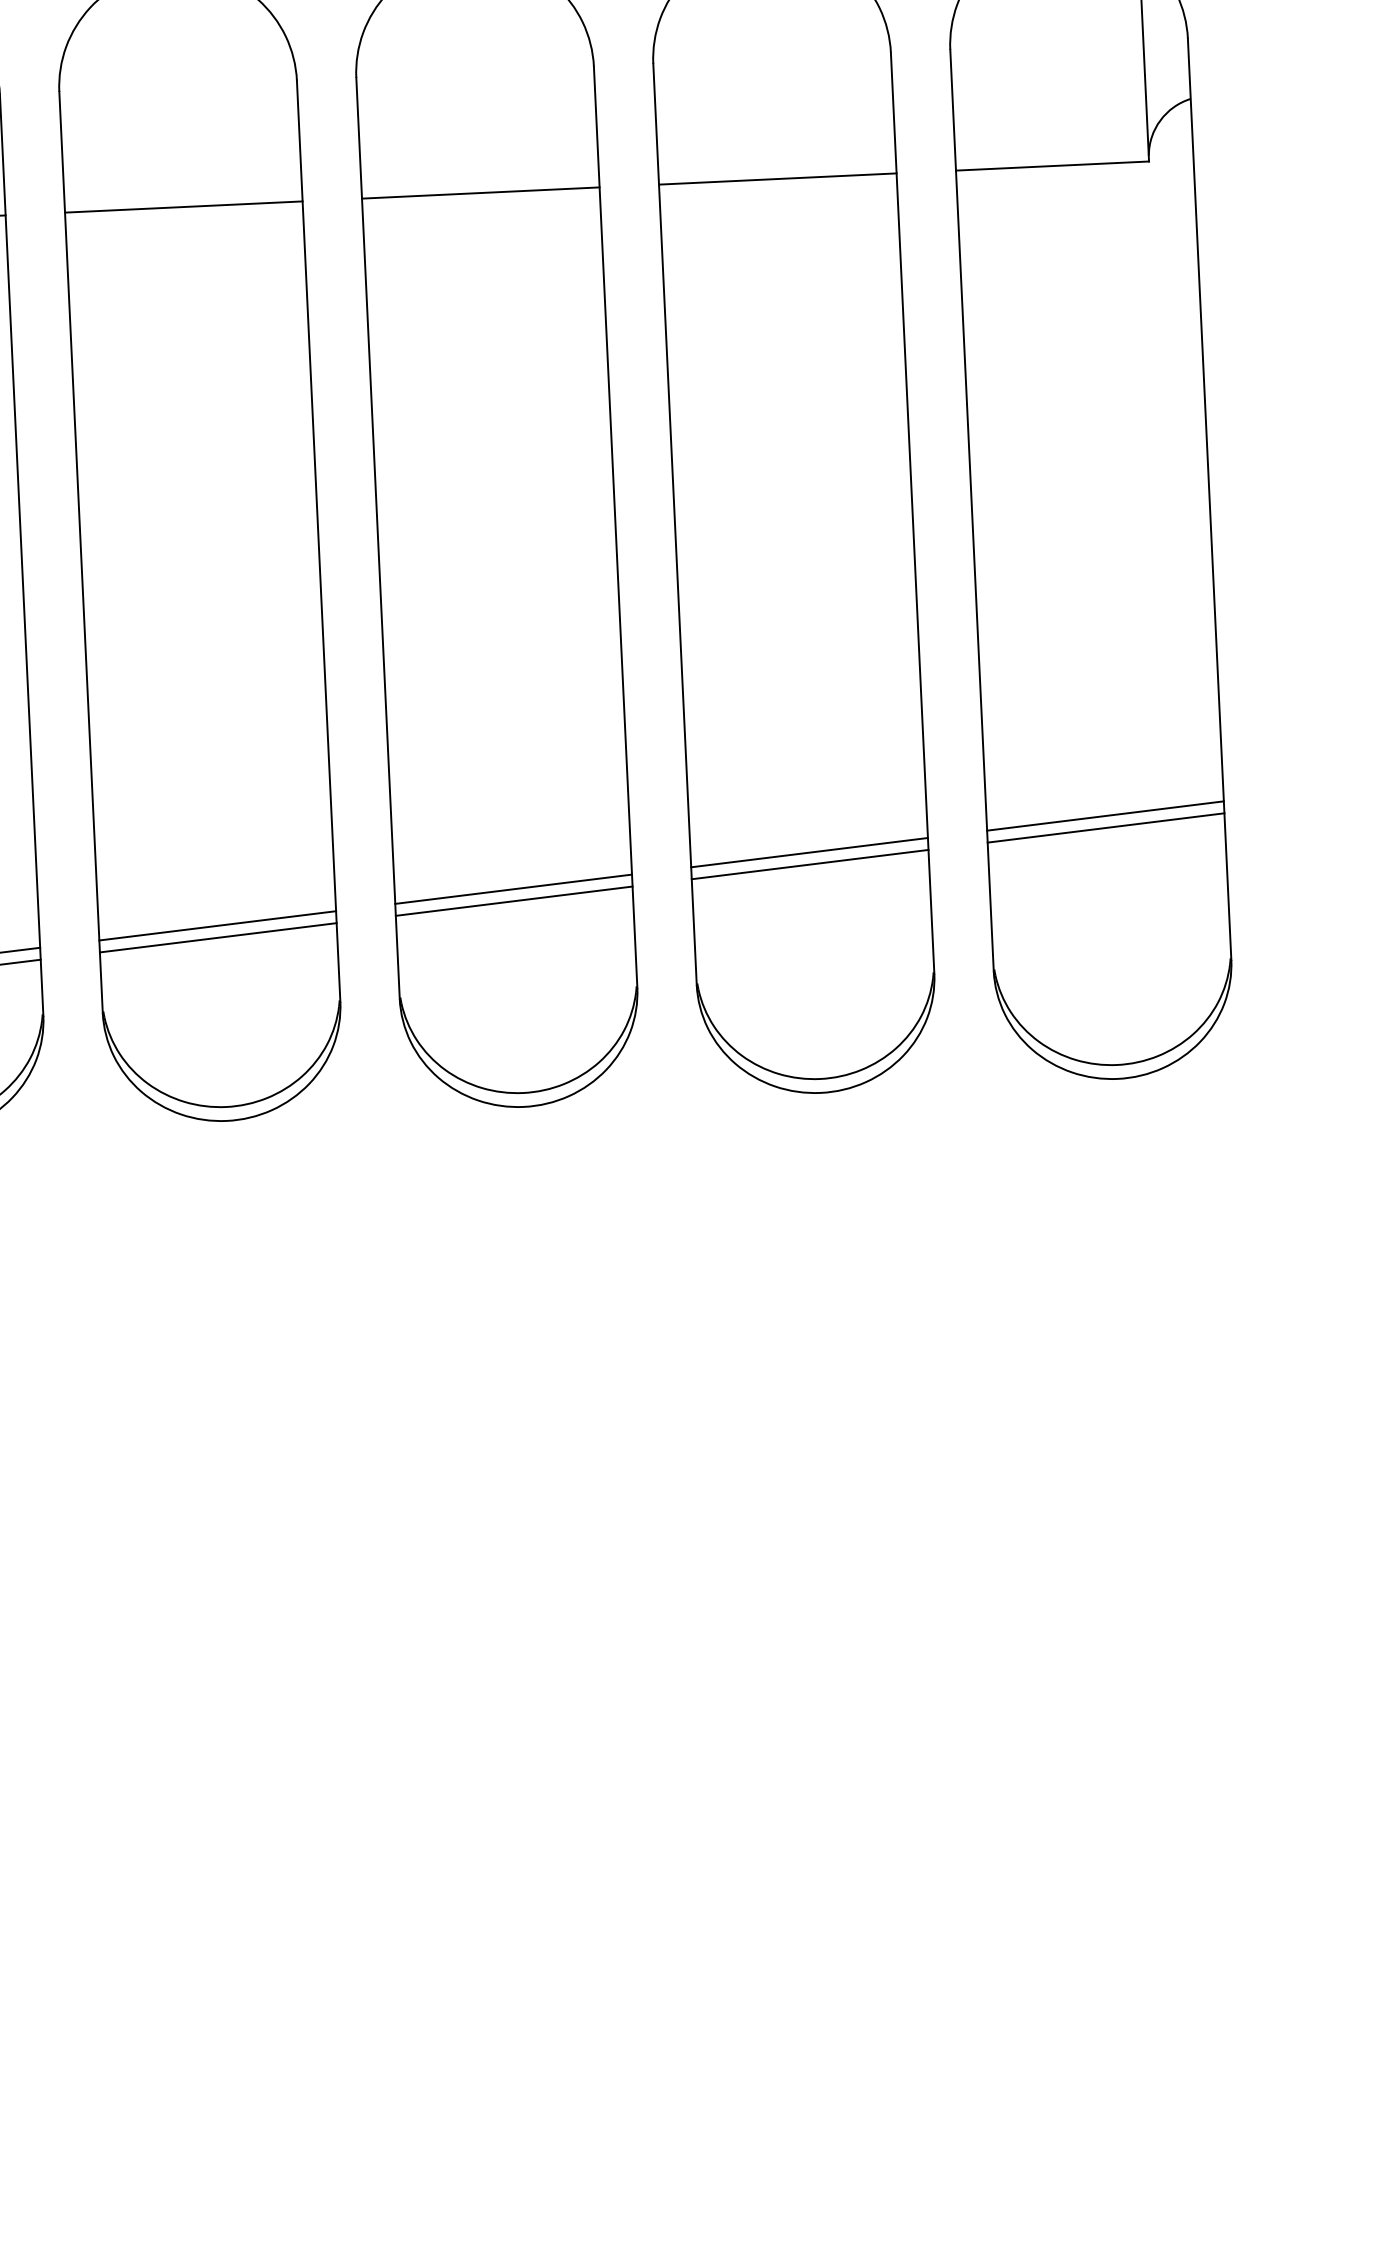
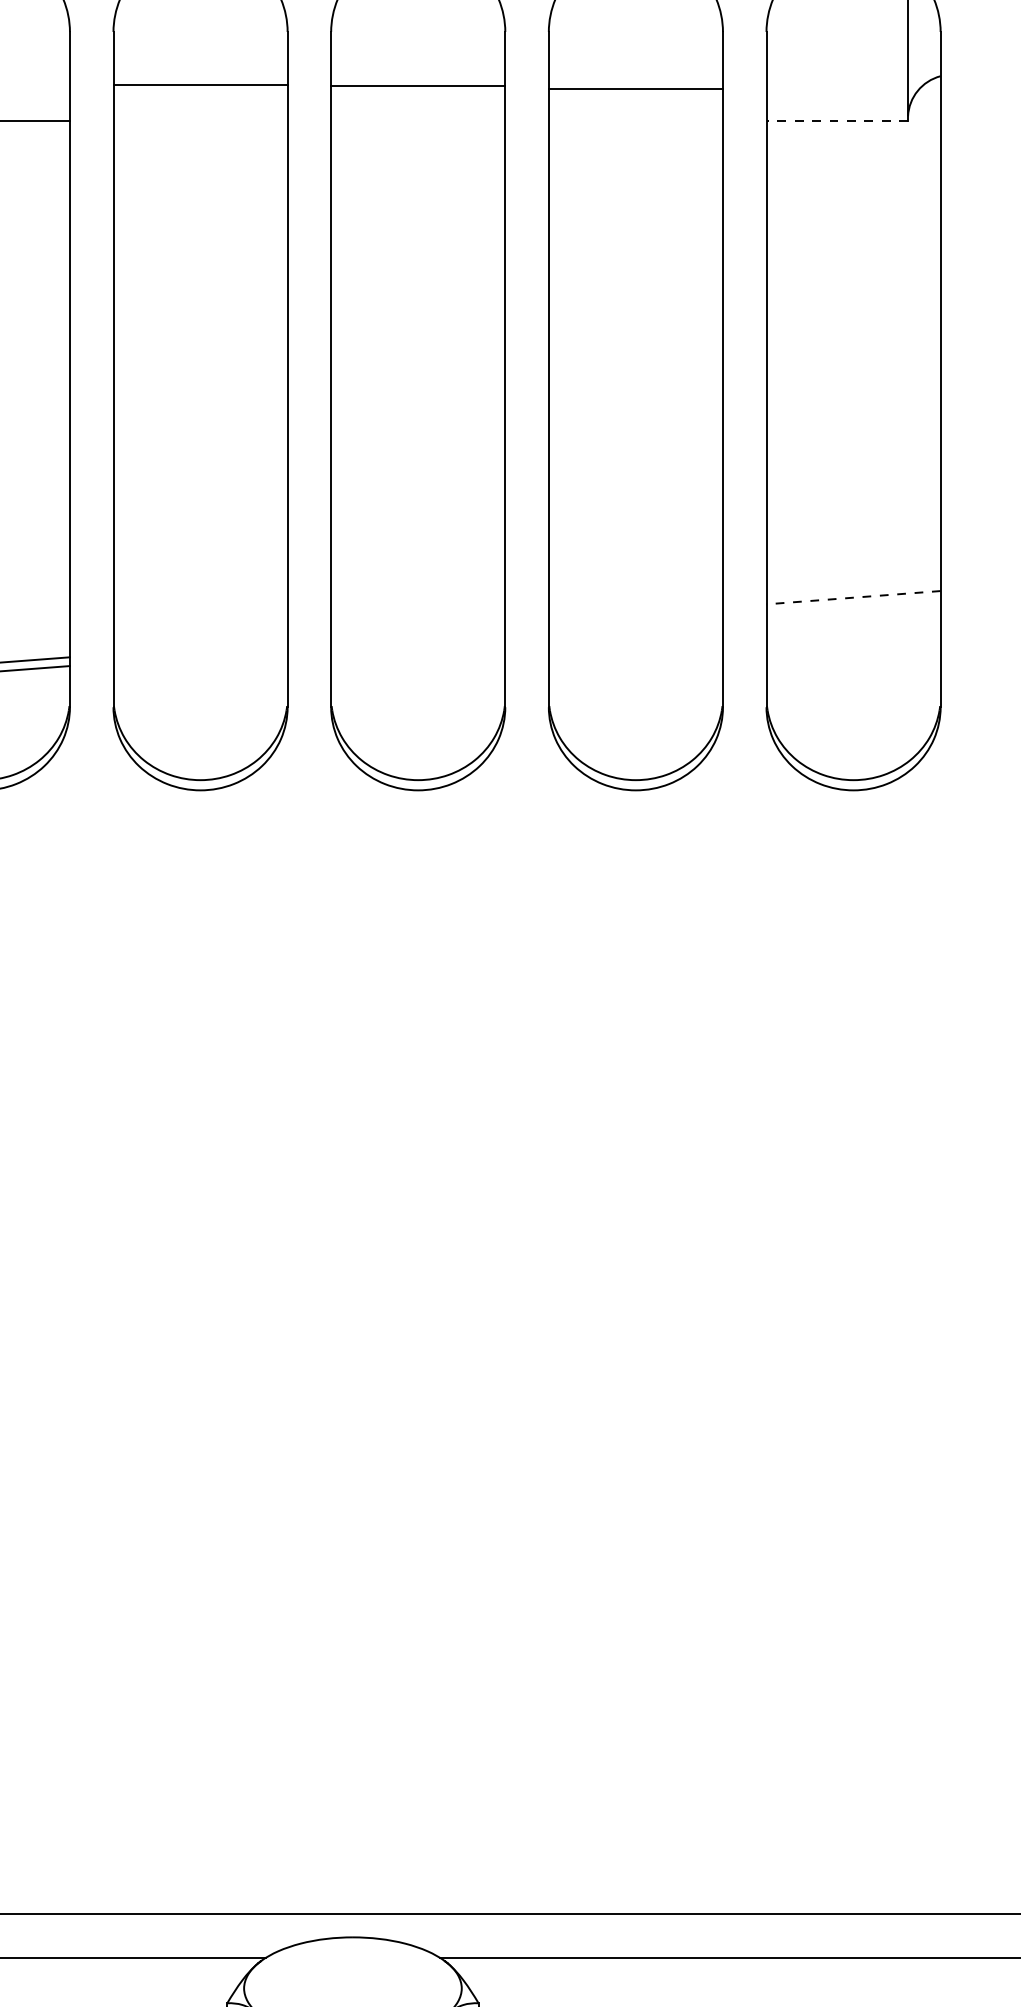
line: (1052, 165) -> (837, 120), solid -> dashed
line: (777, 178) -> (635, 88), moved
line: (481, 192) -> (418, 85), moved
line: (183, 206) -> (200, 84), moved
line: (1105, 815) -> (853, 597), solid -> dashed
line: (1105, 828) -> (853, 606), removed
line: (808, 851) -> (635, 613), removed
line: (809, 863) -> (635, 622), removed
line: (513, 888) -> (418, 630), removed
line: (514, 901) -> (418, 639), removed
line: (217, 925) -> (200, 647), removed
line: (218, 936) -> (200, 655), removed

